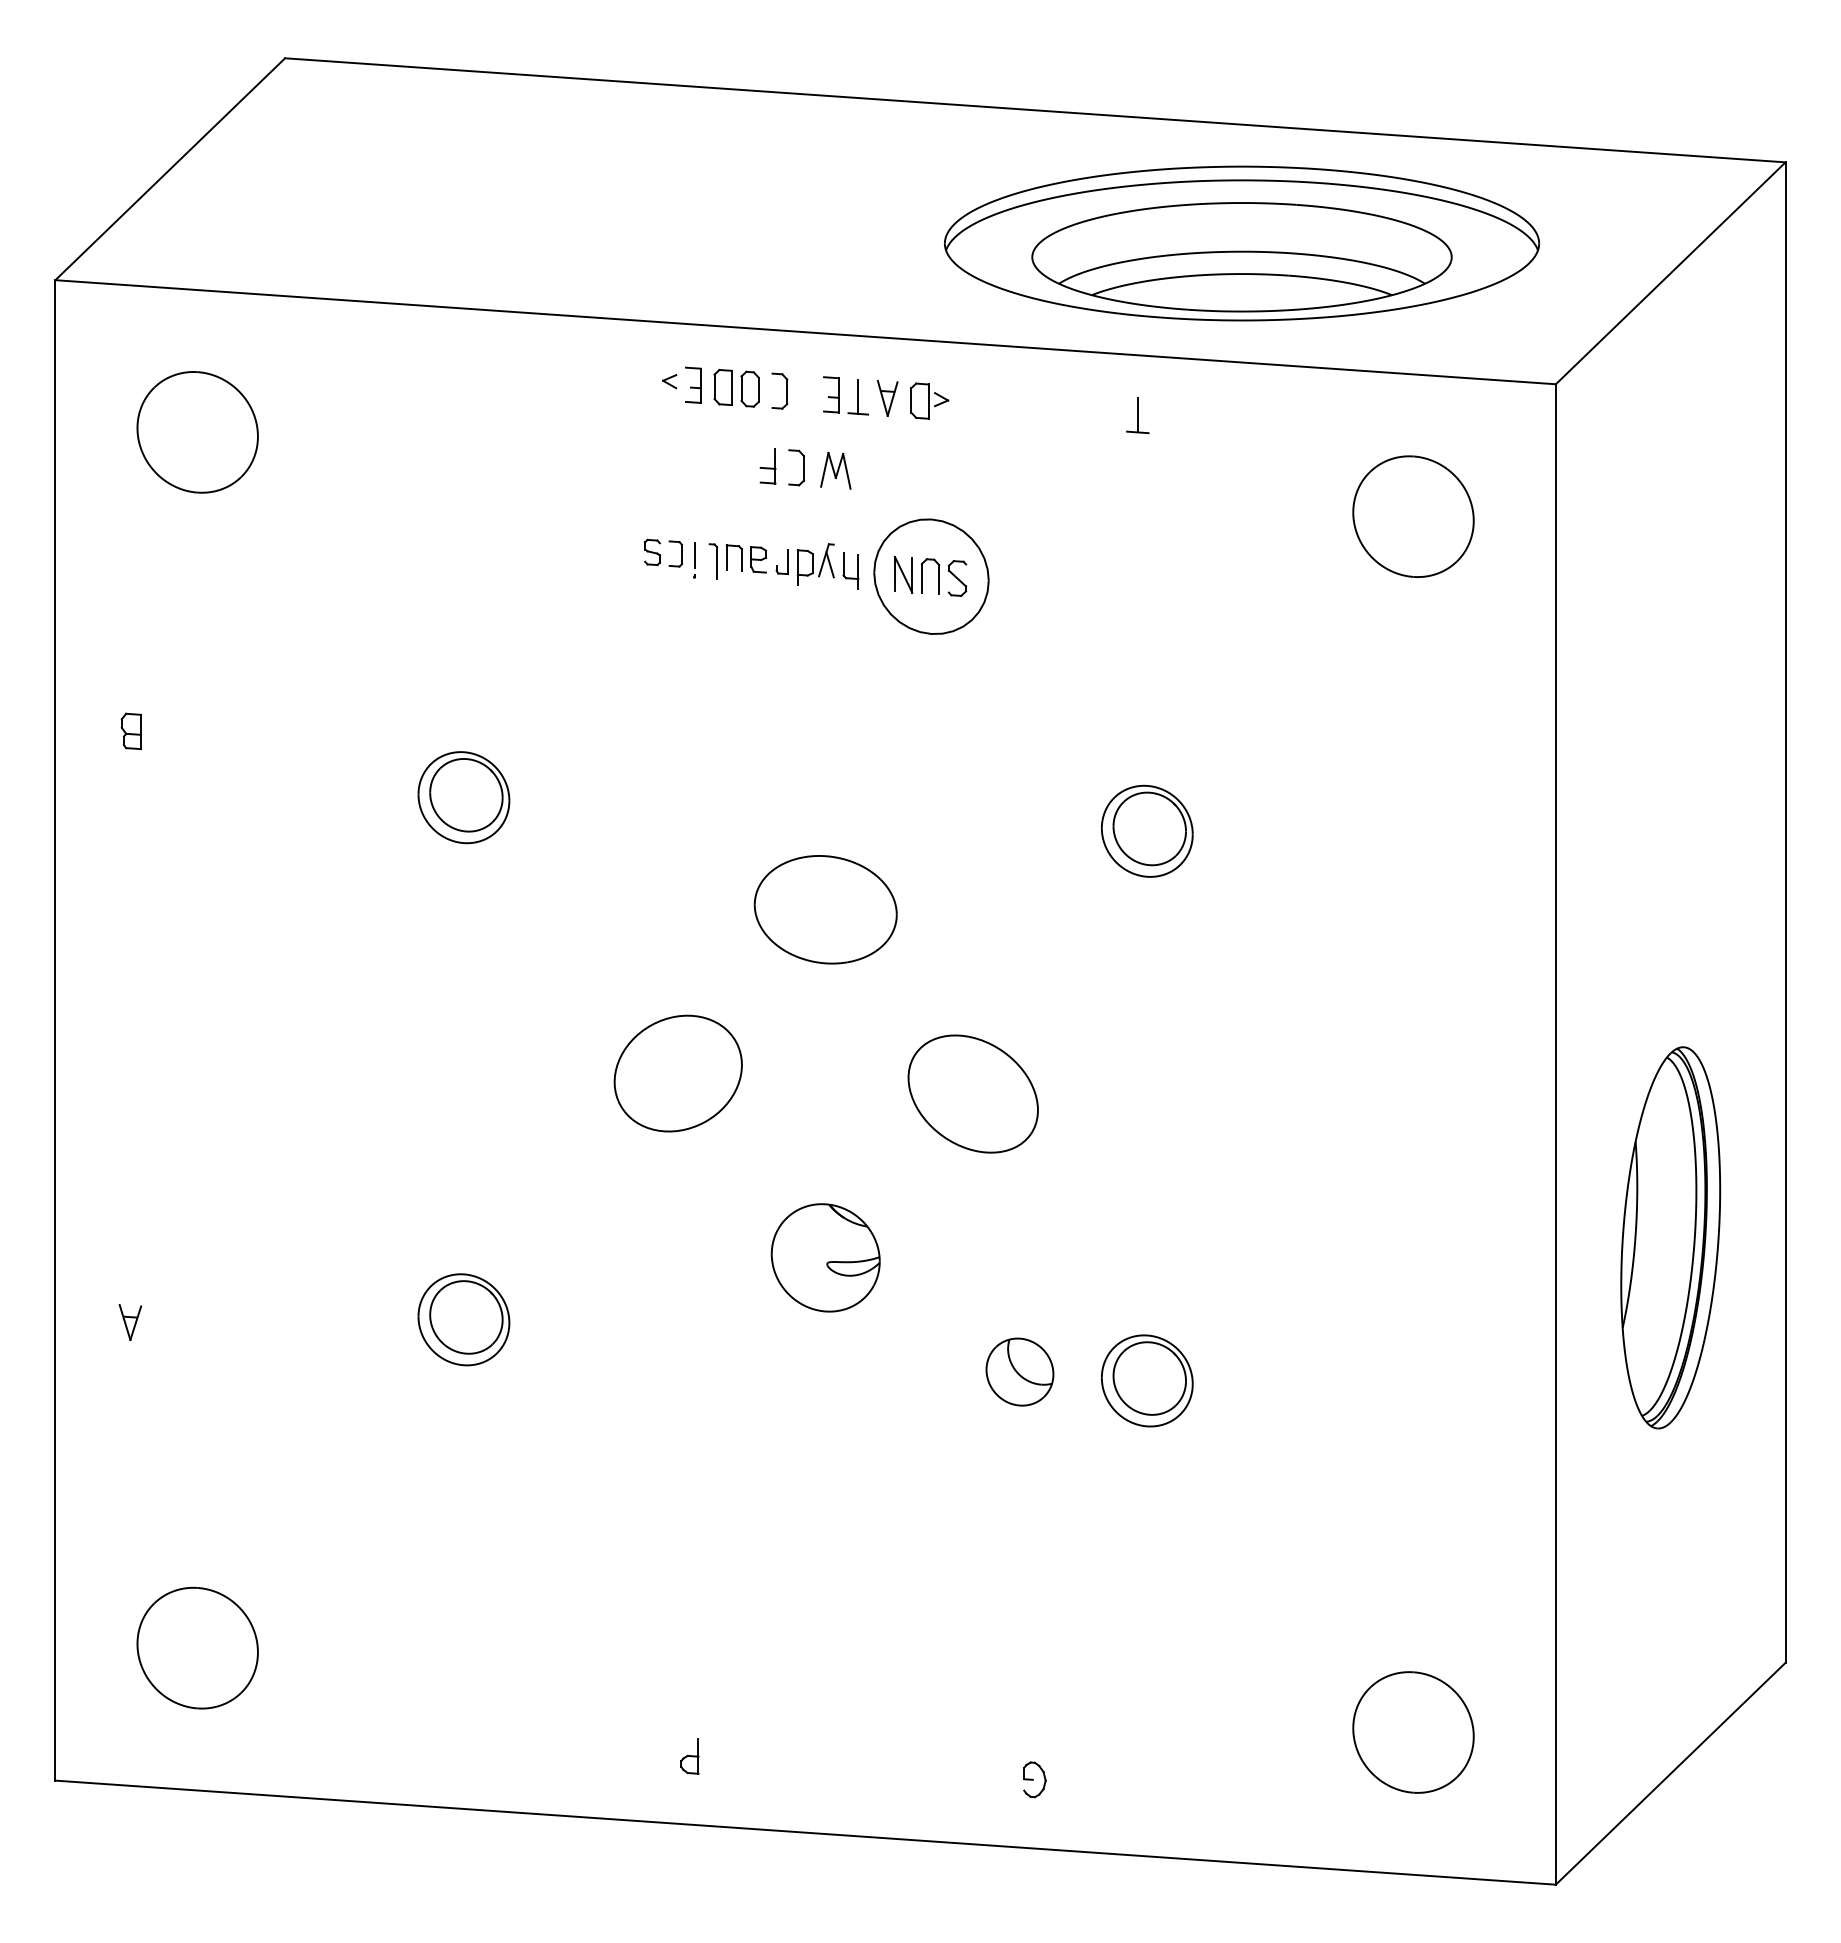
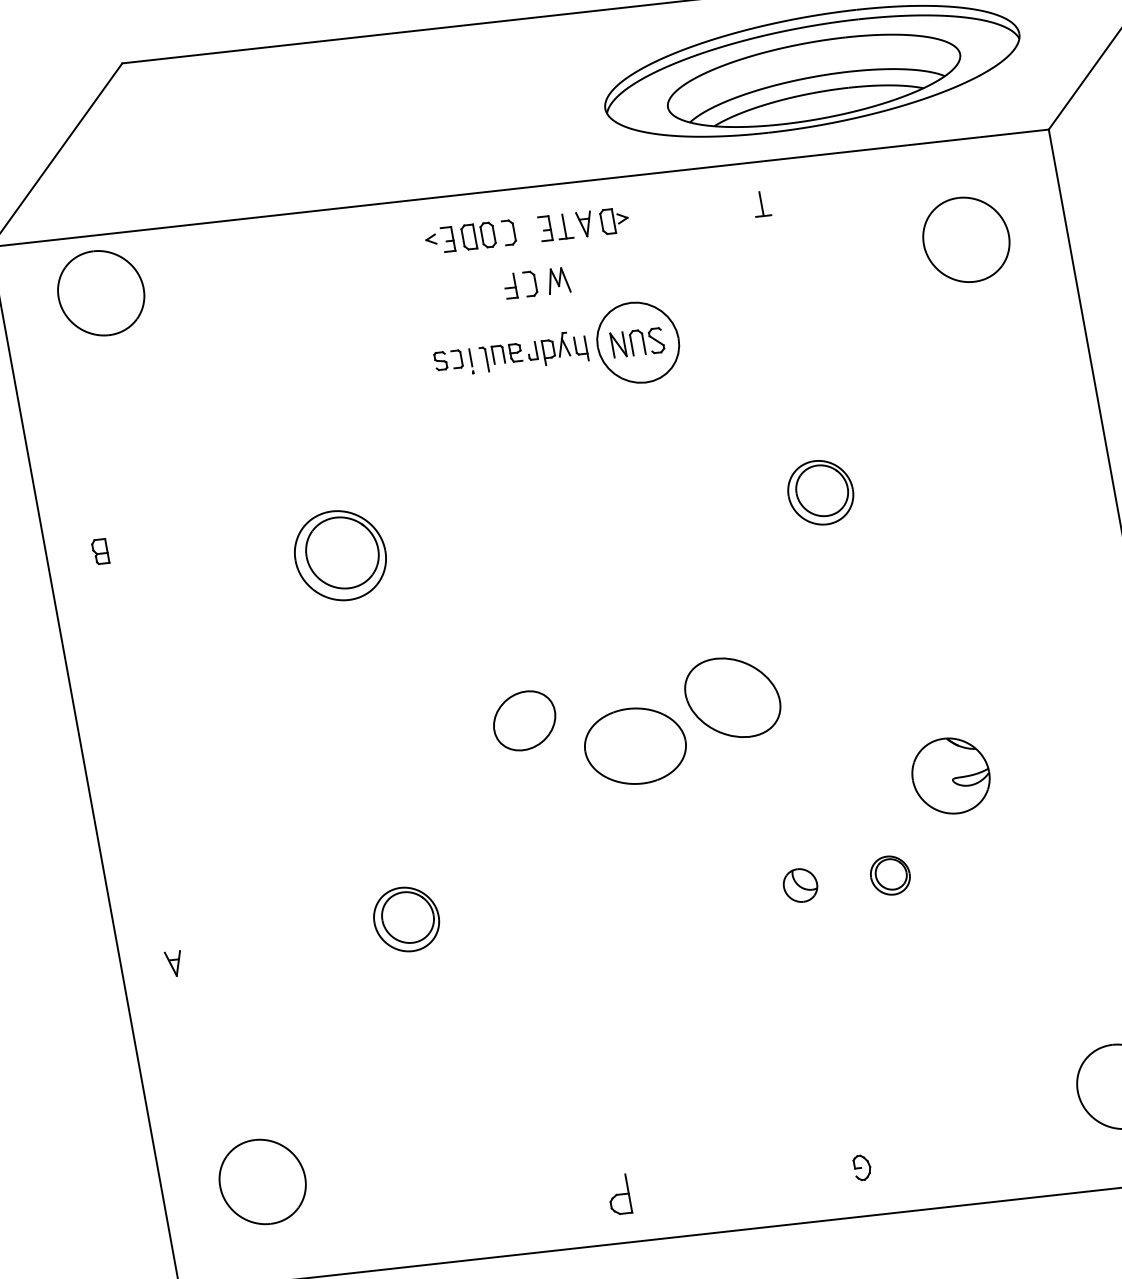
part: (197, 432) -> (101, 293), moved
part: (463, 797) -> (340, 555), size x1.4
part: (825, 909) -> (635, 746), moved
part: (677, 1073) -> (524, 720), size x0.7
part: (825, 1257) -> (950, 775), moved
part: (1019, 1371) -> (800, 885), size x0.7
part: (1147, 1380) -> (890, 875), size x0.6
part: (689, 1756) -> (619, 1195), size x1.6

